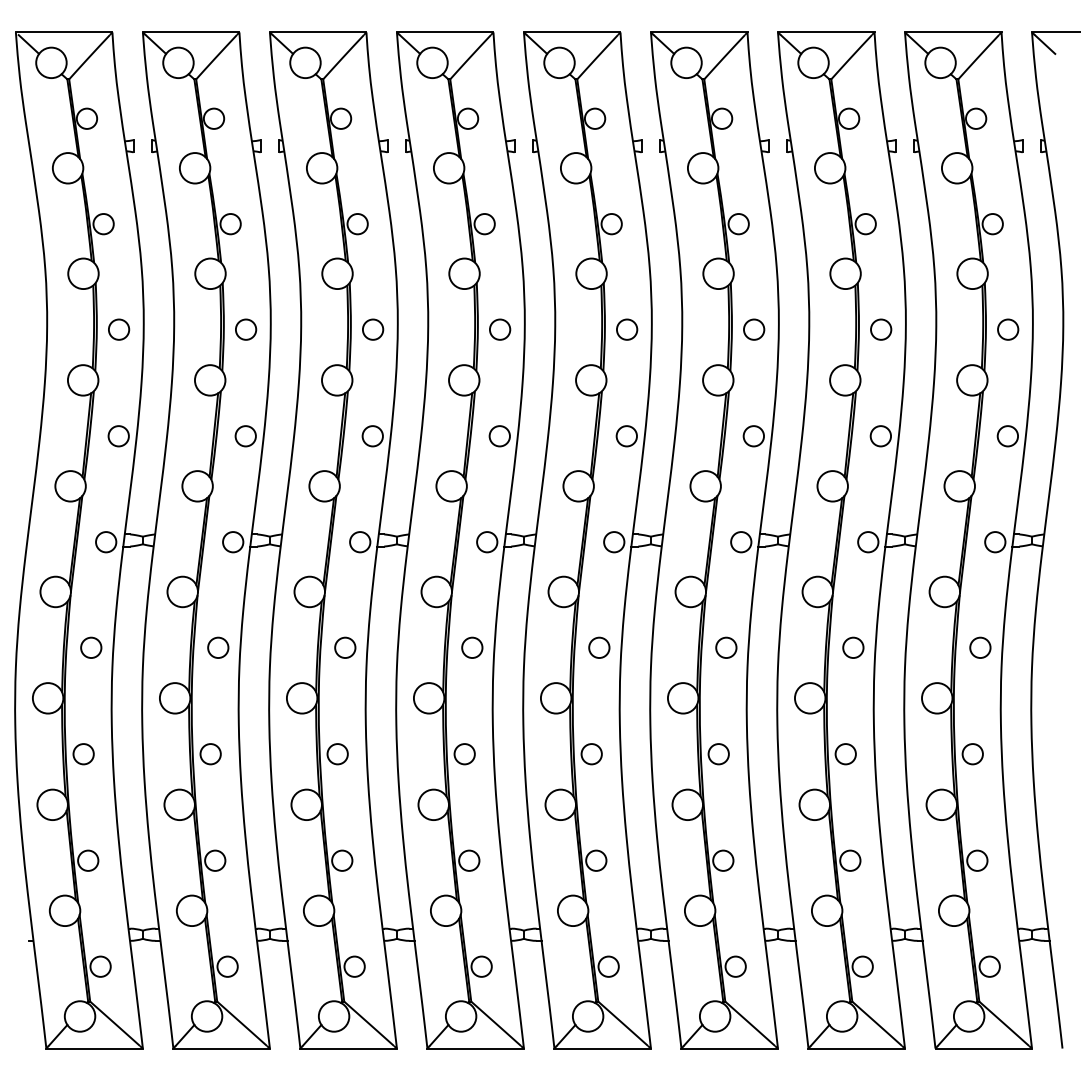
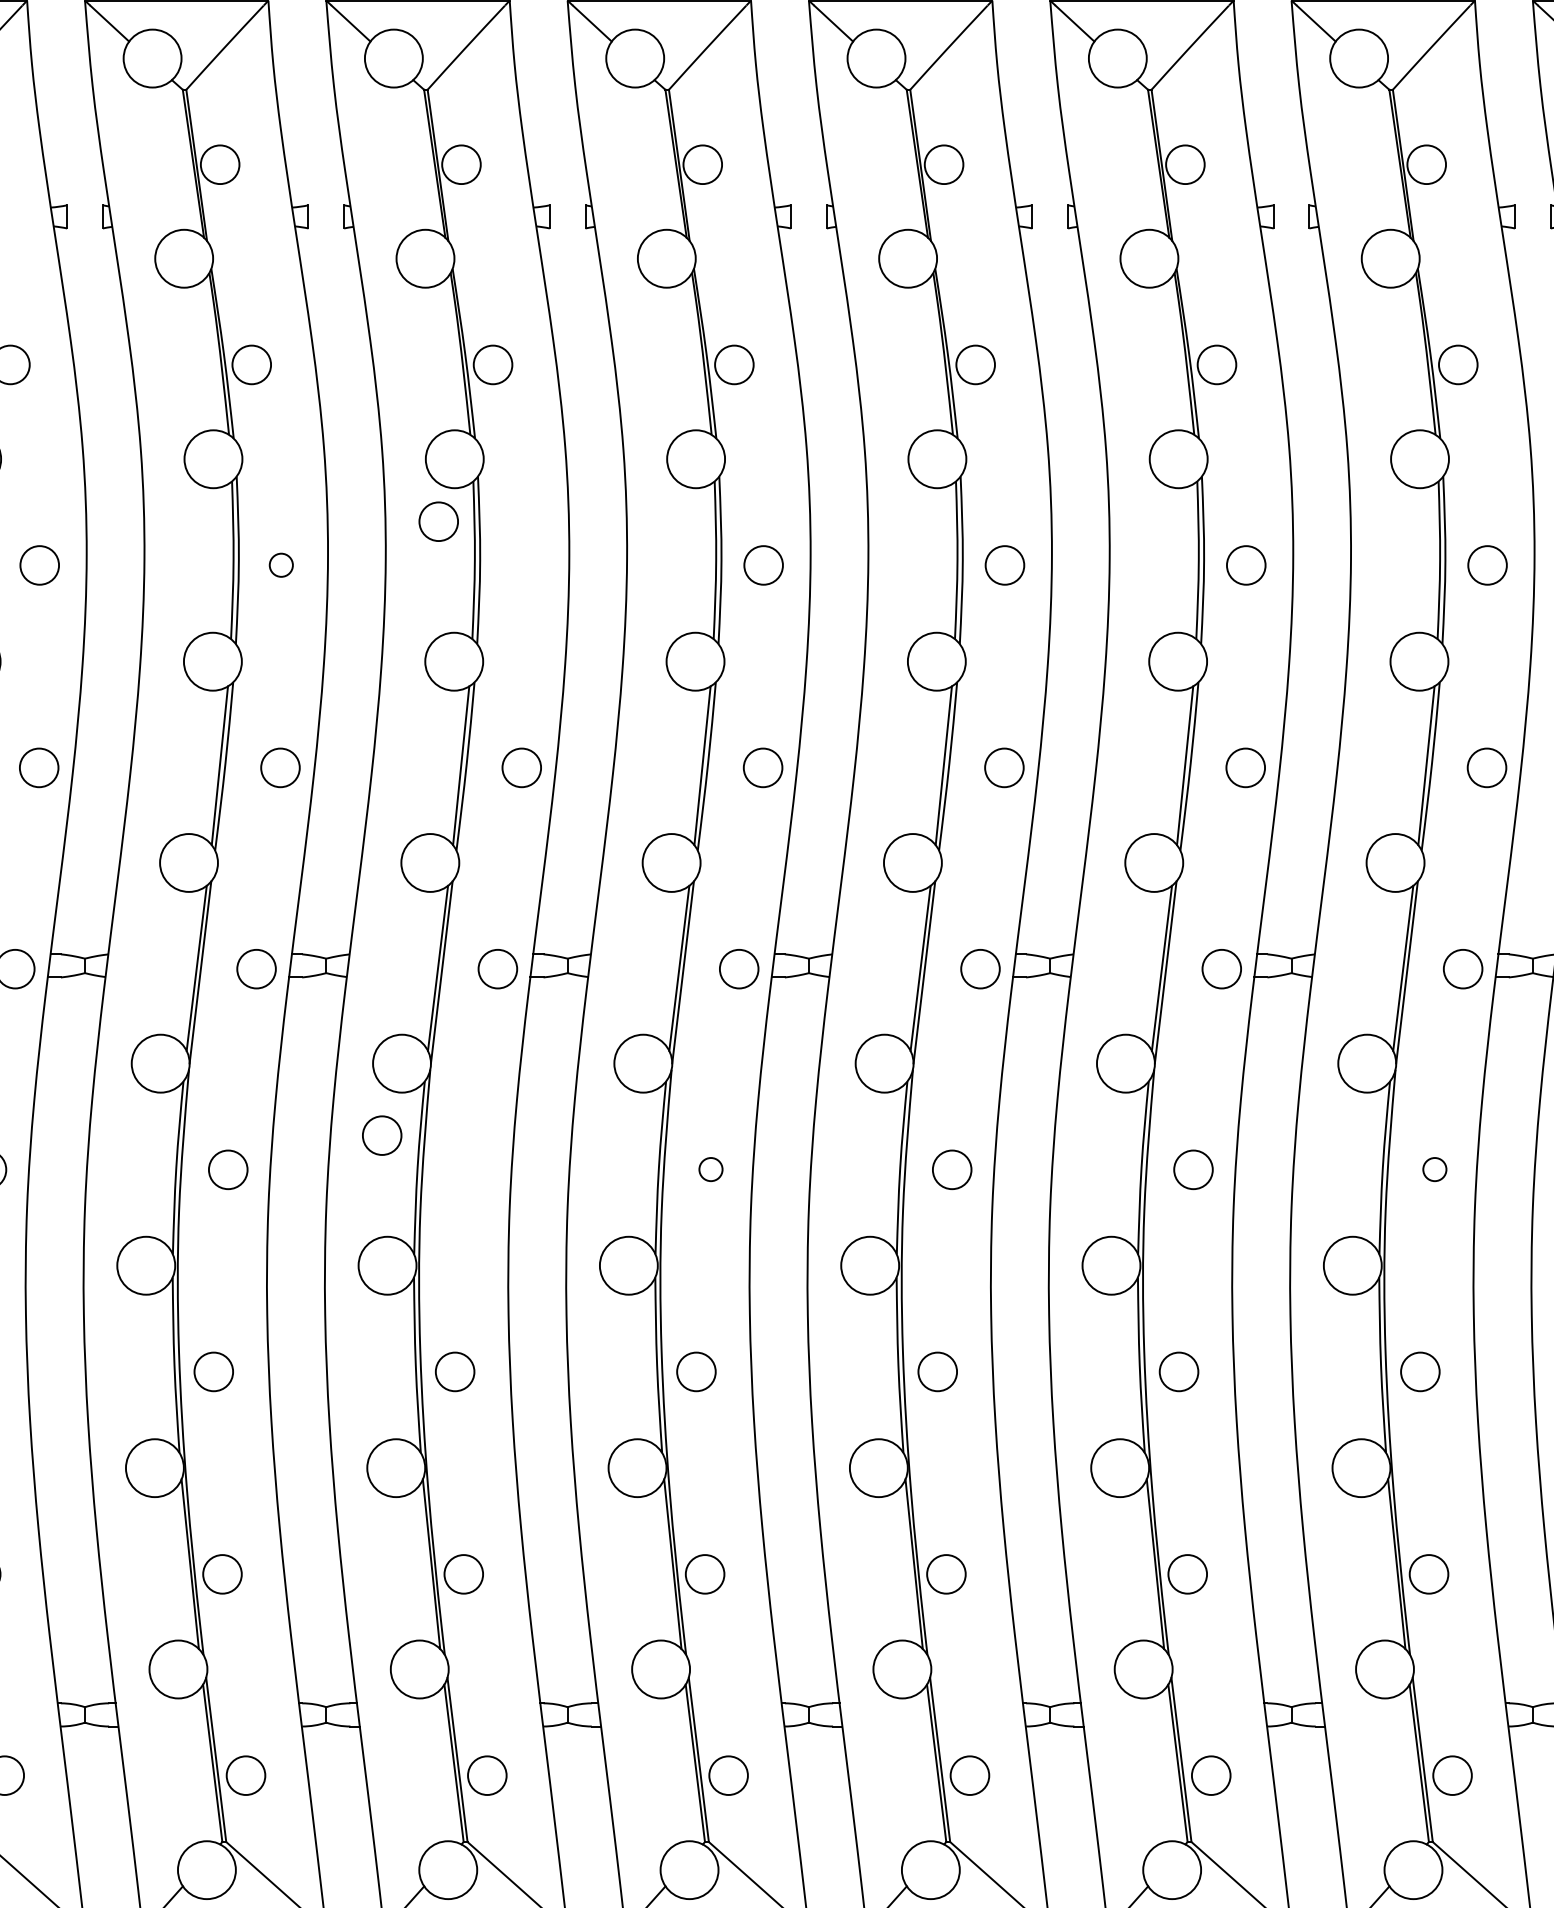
circle: (373, 329) -> (281, 565), size x0.6
circle: (500, 329) -> (439, 521), moved
circle: (472, 647) -> (382, 1134), moved
circle: (599, 647) -> (711, 1169), size x0.6
circle: (980, 647) -> (1434, 1169), size x0.6

